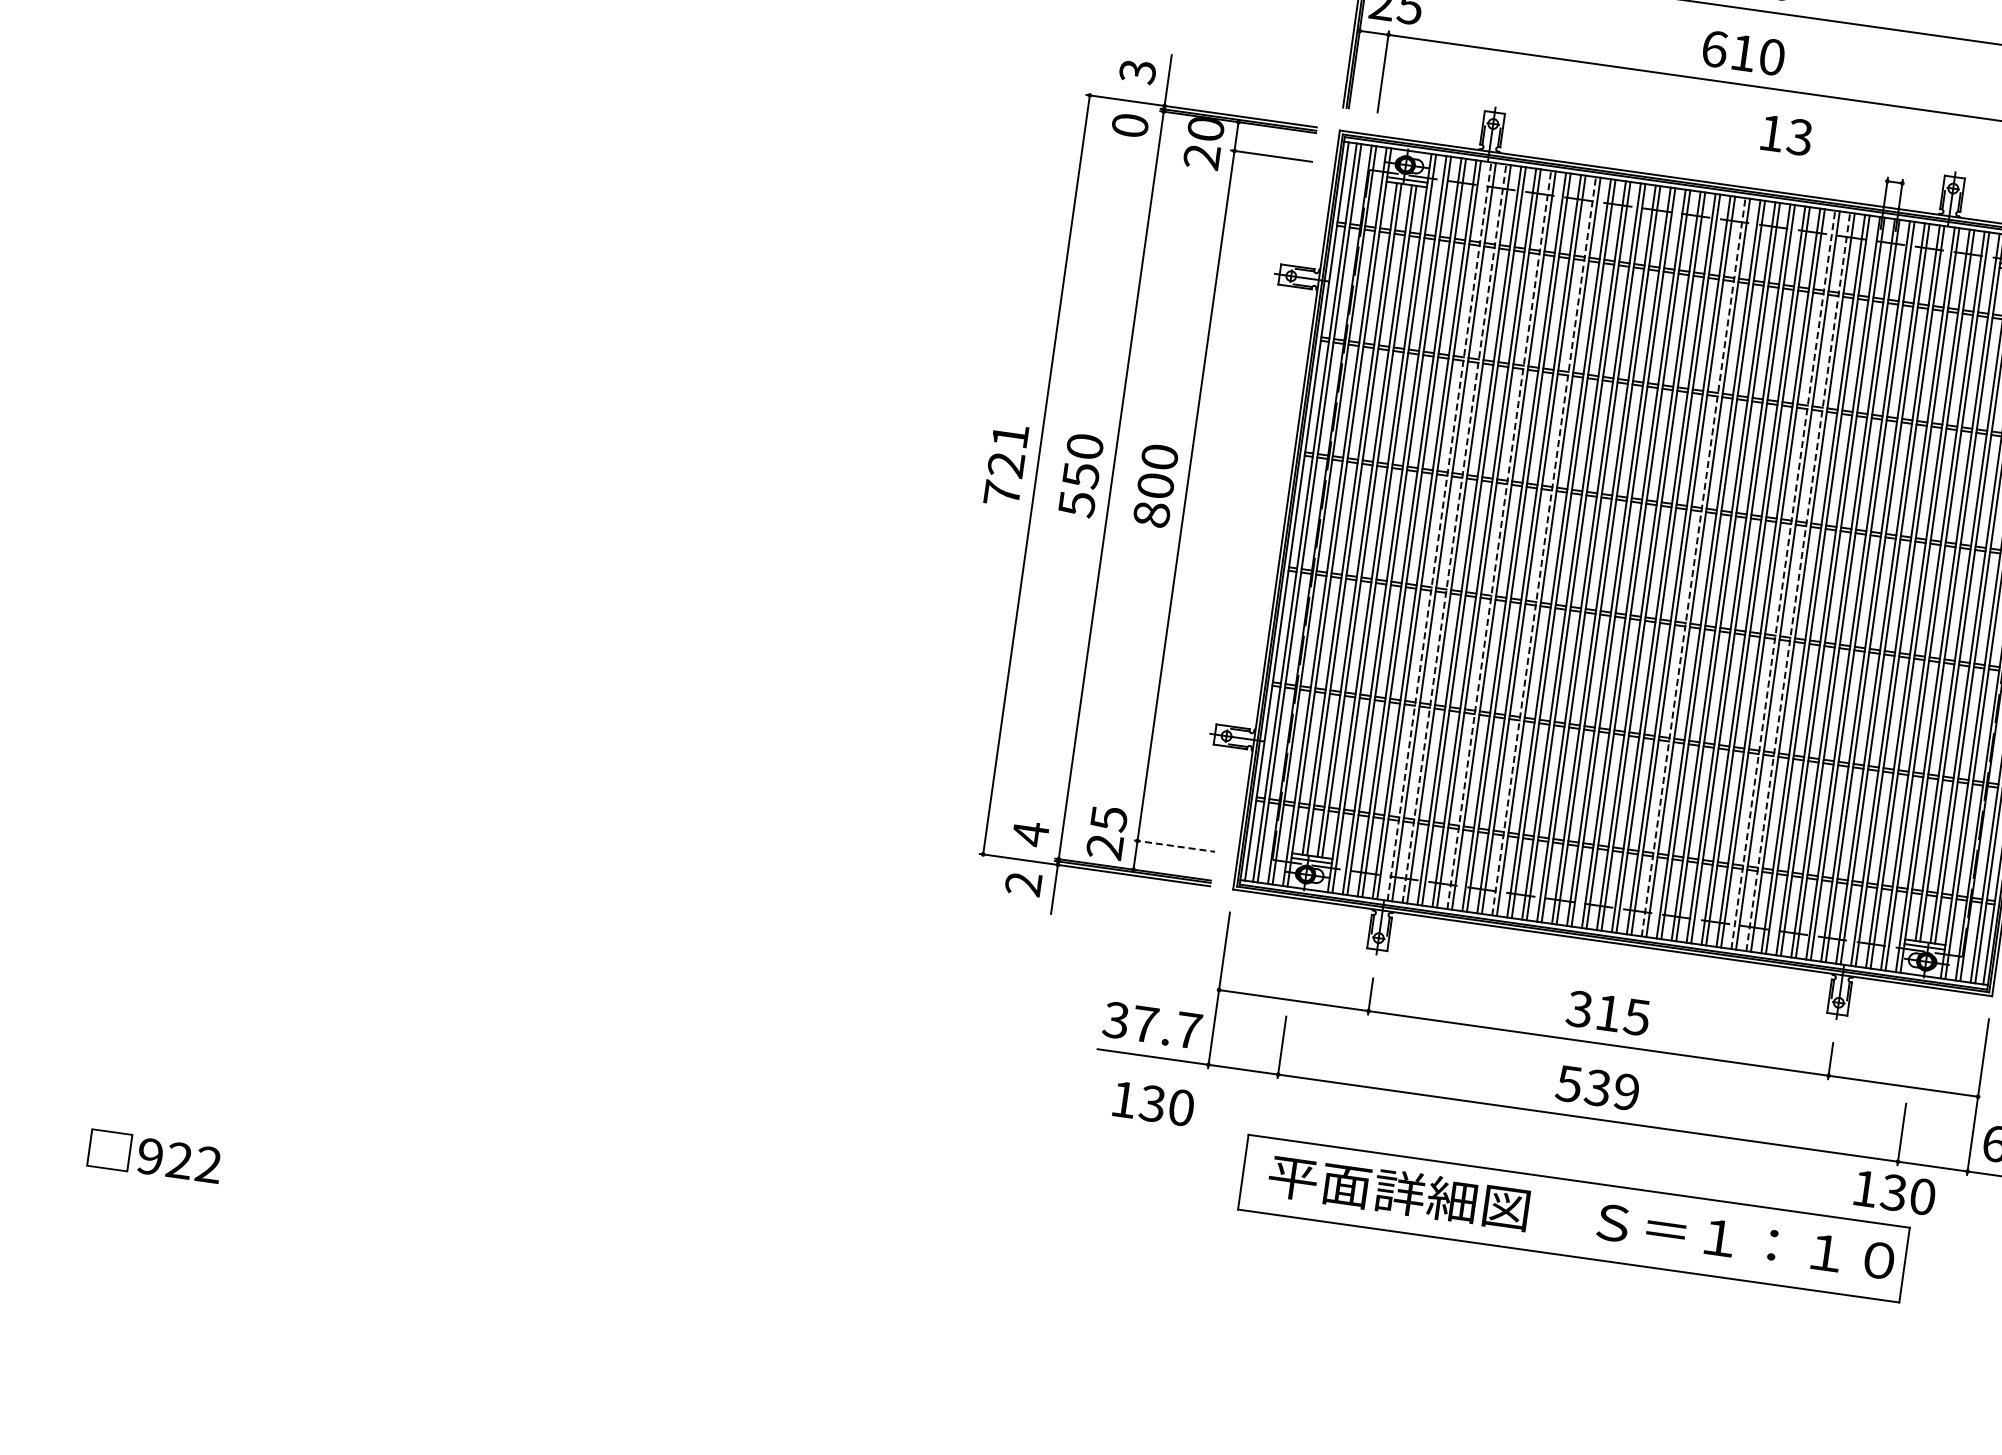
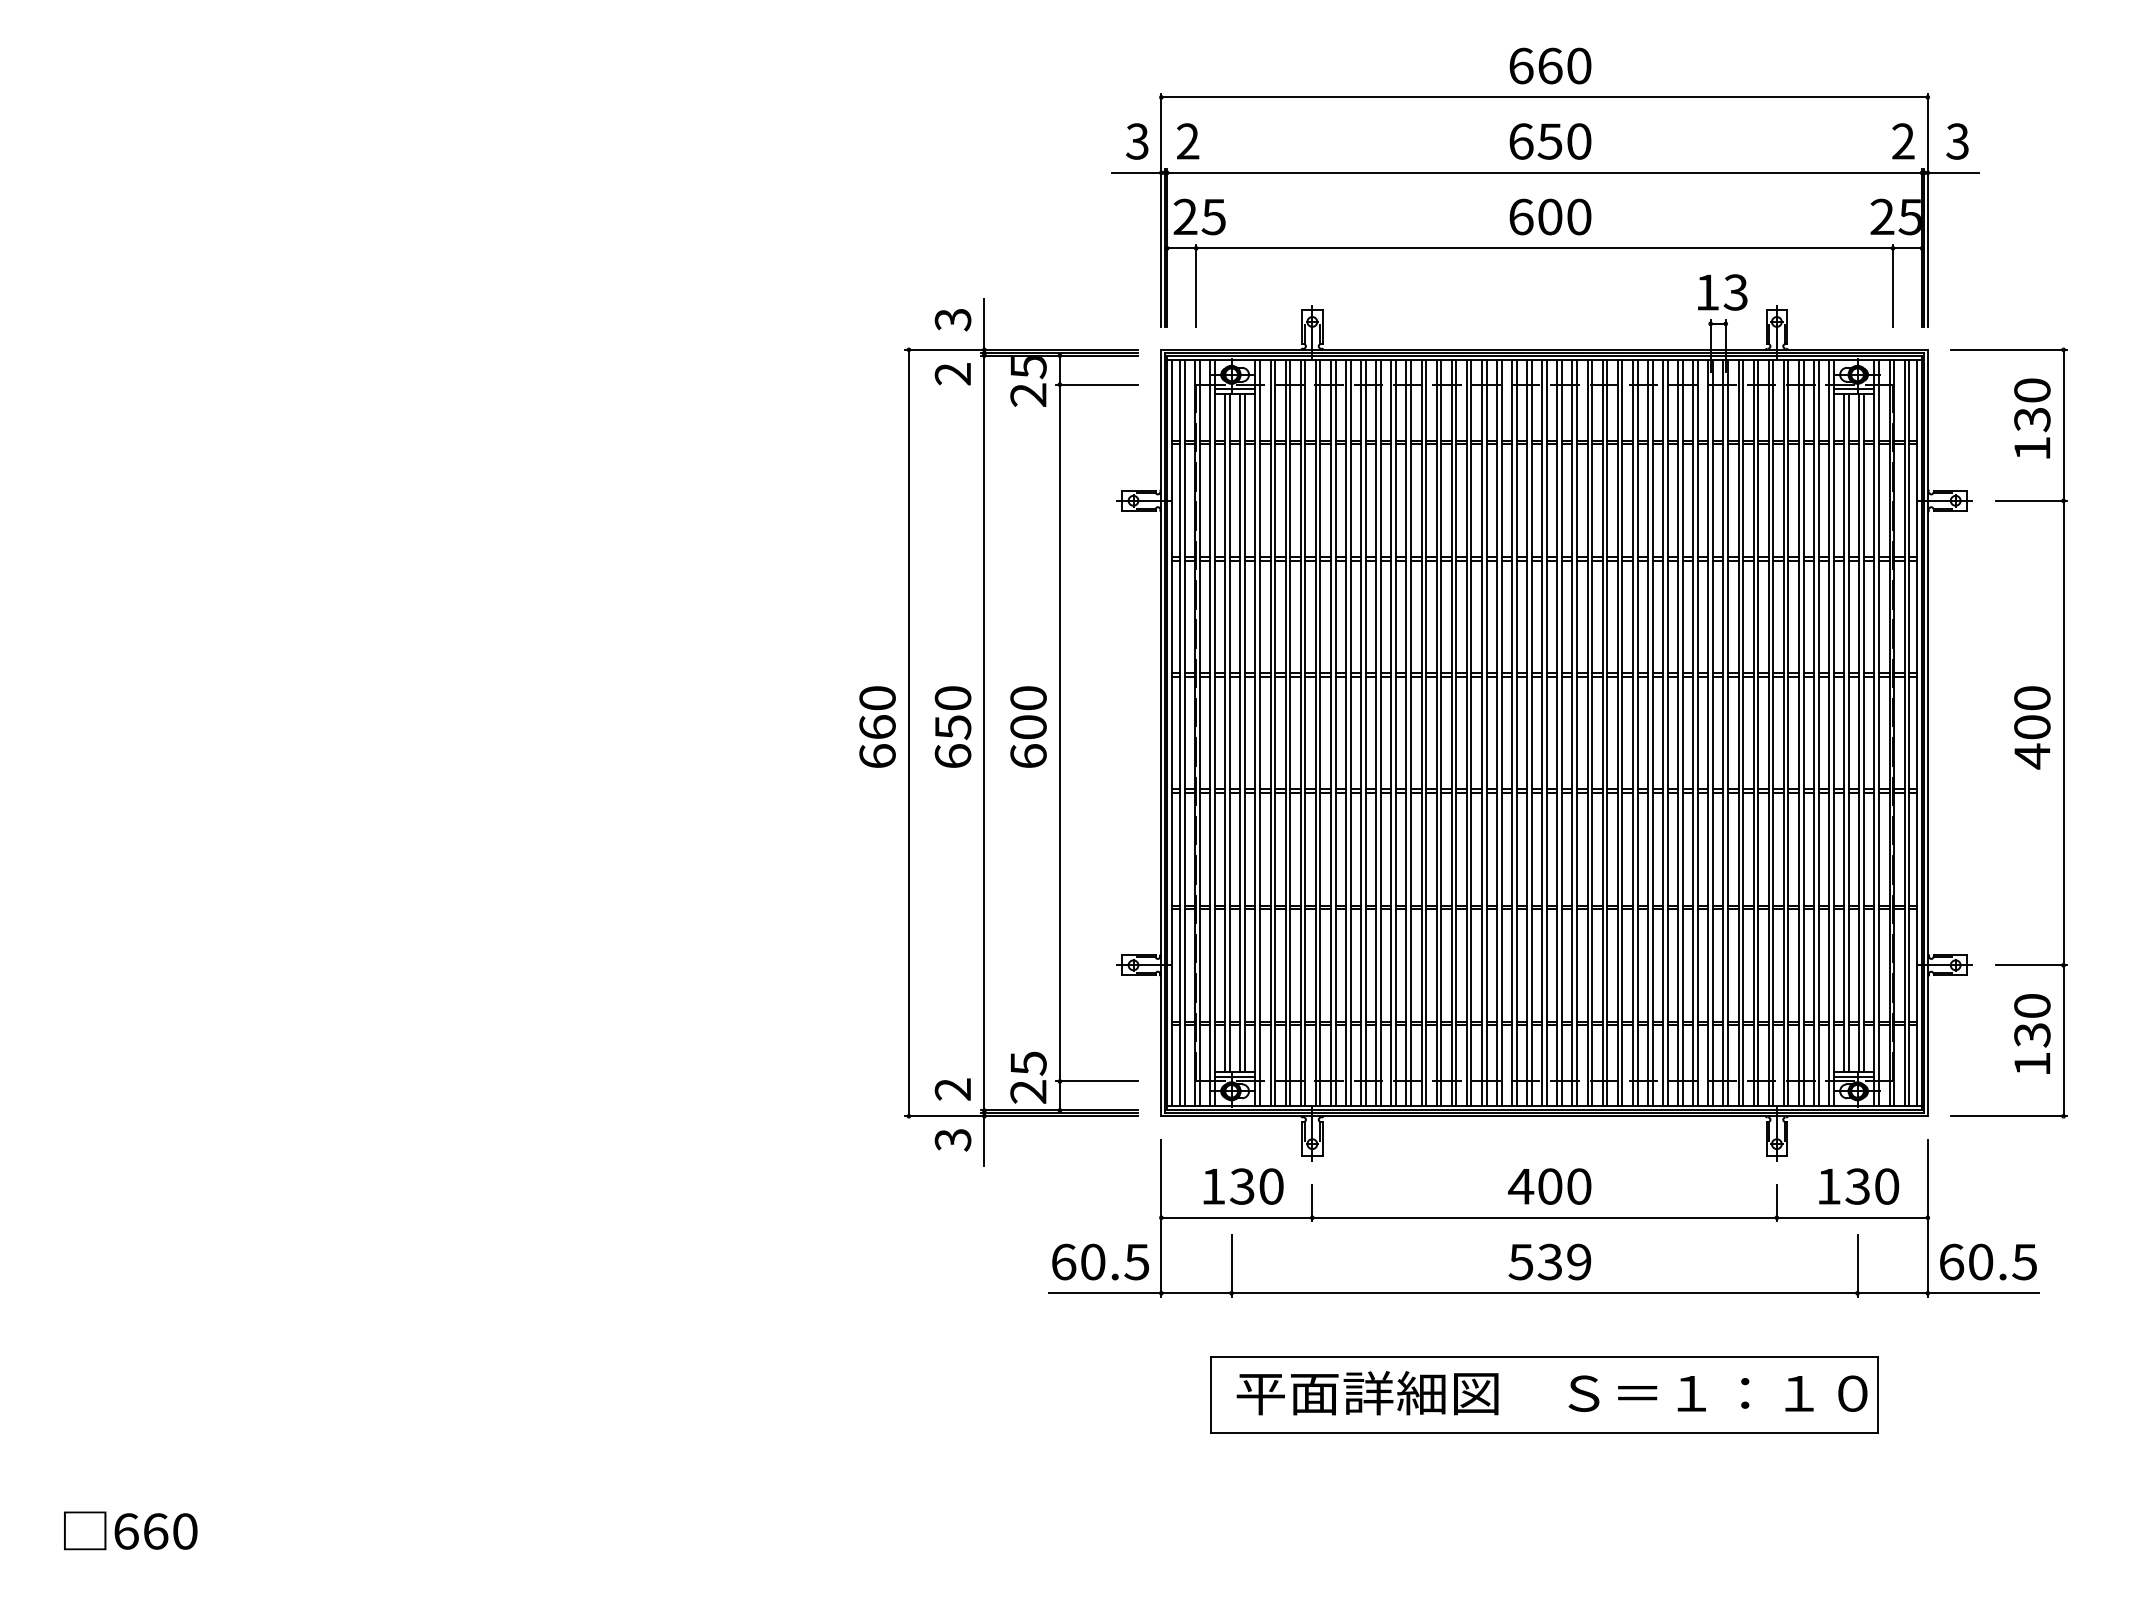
text: (1743, 52) -> (1550, 216), 610 -> 600
text: (1129, 125) -> (952, 374), 0 -> 2
text: (1205, 128) -> (1028, 366), 20 -> 25
text: (1786, 135) -> (1722, 292), moved
text: (1006, 465) -> (877, 727), 721 -> 660
text: (1076, 504) -> (952, 756), 550 -> 650
text: (1151, 514) -> (1028, 756), 800 -> 600
line: (1439, 531) -> (1315, 733), dashed -> solid
line: (1453, 534) -> (1330, 733), dashed -> solid
line: (1499, 540) -> (1376, 733), dashed -> solid
line: (1544, 546) -> (1421, 733), dashed -> solid
line: (1693, 567) -> (1572, 733), dashed -> solid
line: (1783, 580) -> (1663, 733), dashed -> solid
line: (1798, 582) -> (1678, 733), dashed -> solid
text: (1030, 833) -> (952, 1089), 4 -> 2
line: (1174, 846) -> (1097, 1081), dashed -> solid
text: (1023, 884) -> (953, 1140), 2 -> 3
text: (1607, 1013) -> (1549, 1186), 315 -> 400
text: (1152, 1024) -> (1100, 1261), 37.7 -> 60.5
text: (1153, 1103) -> (1243, 1186), moved
text: (179, 1160) -> (155, 1531), 922 -> 660
text: (1895, 1192) -> (1859, 1186), moved

